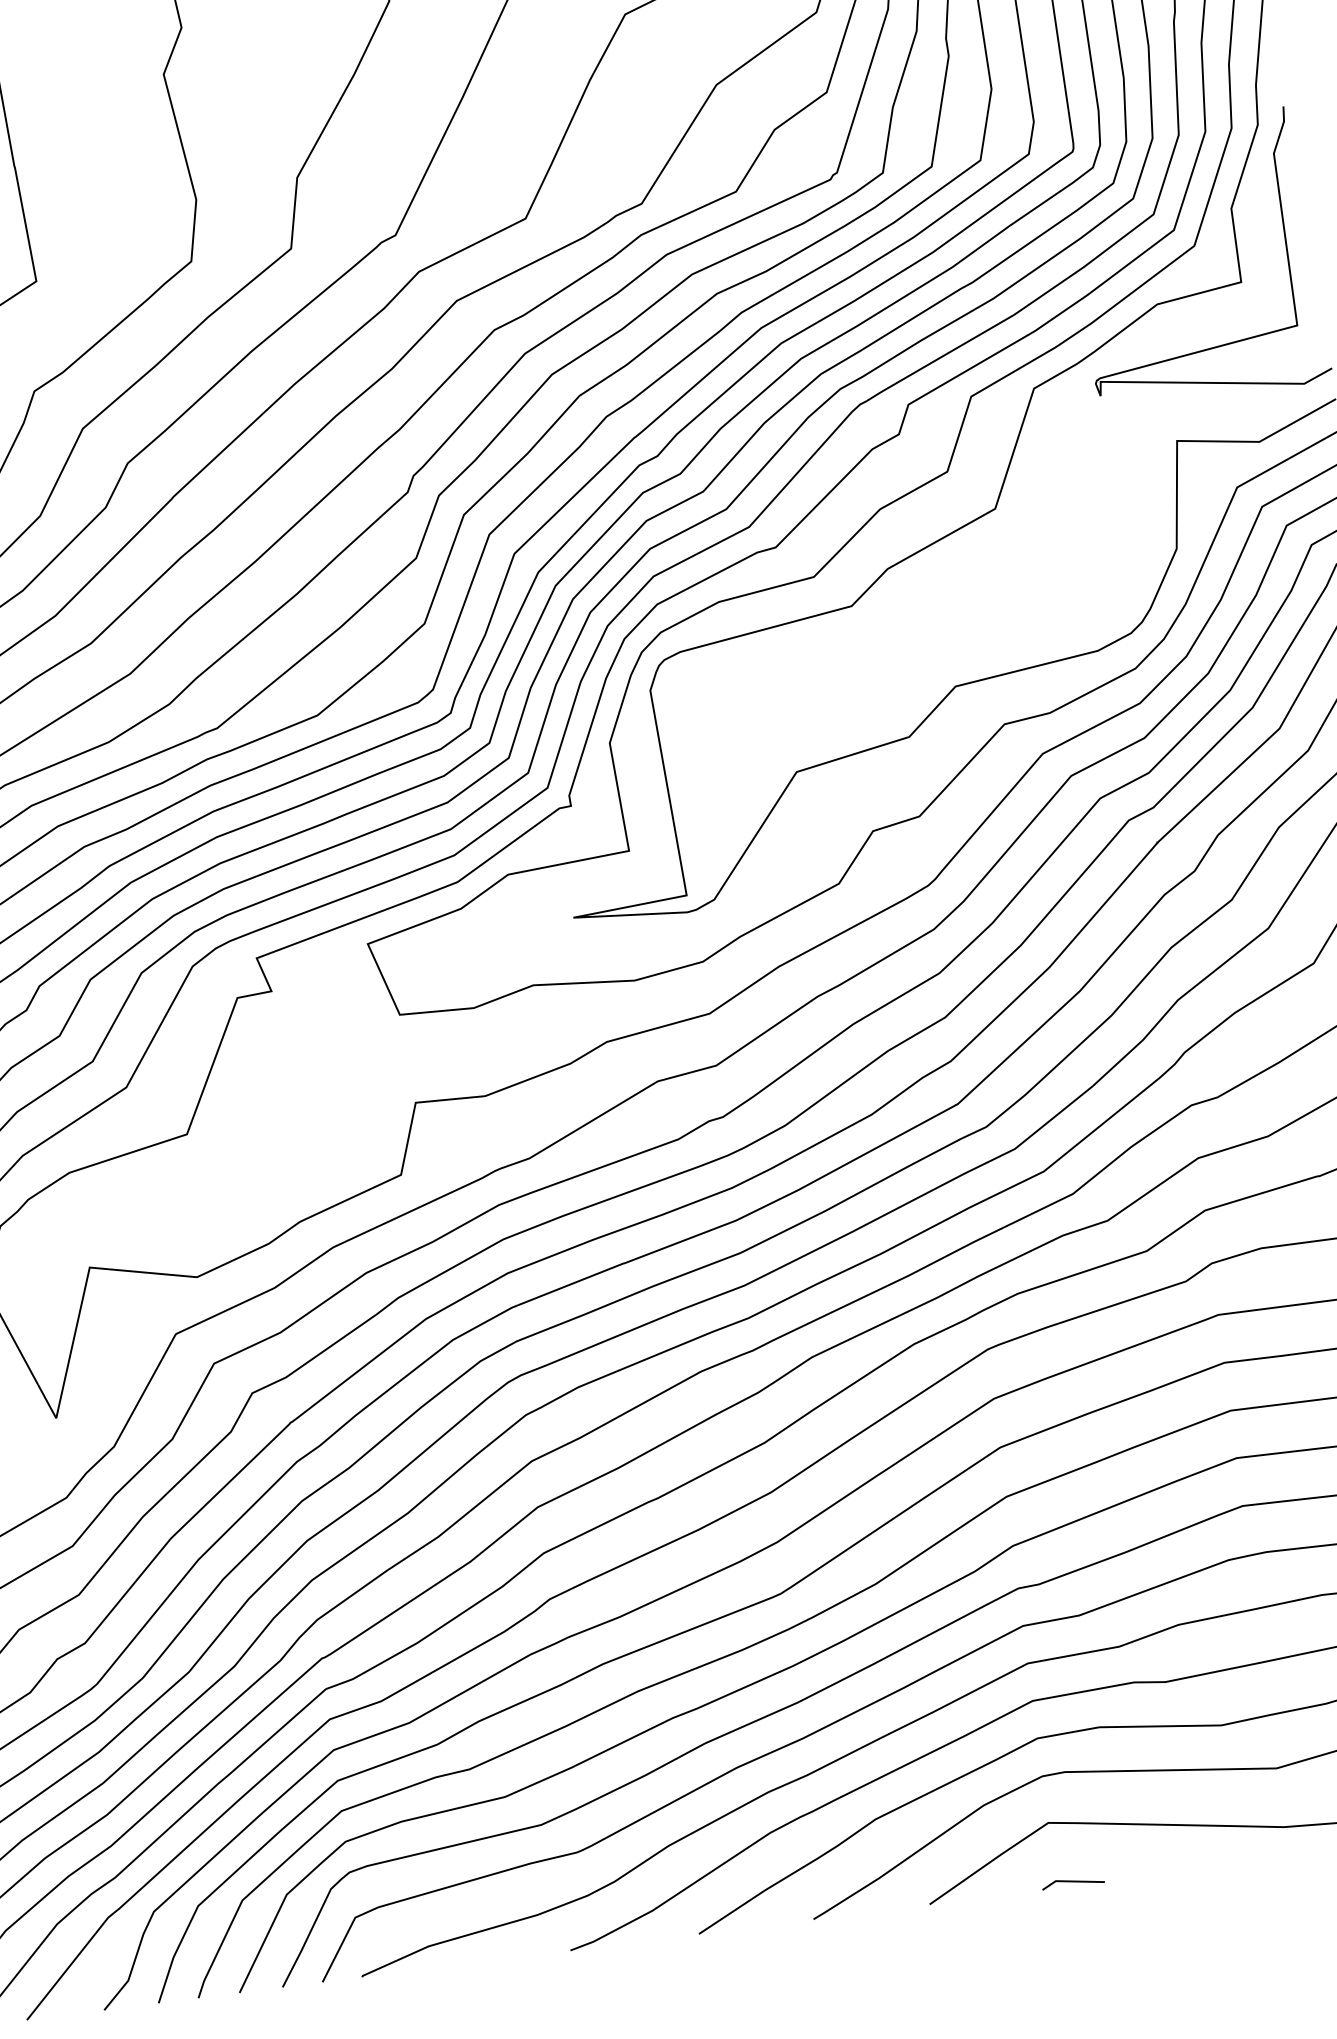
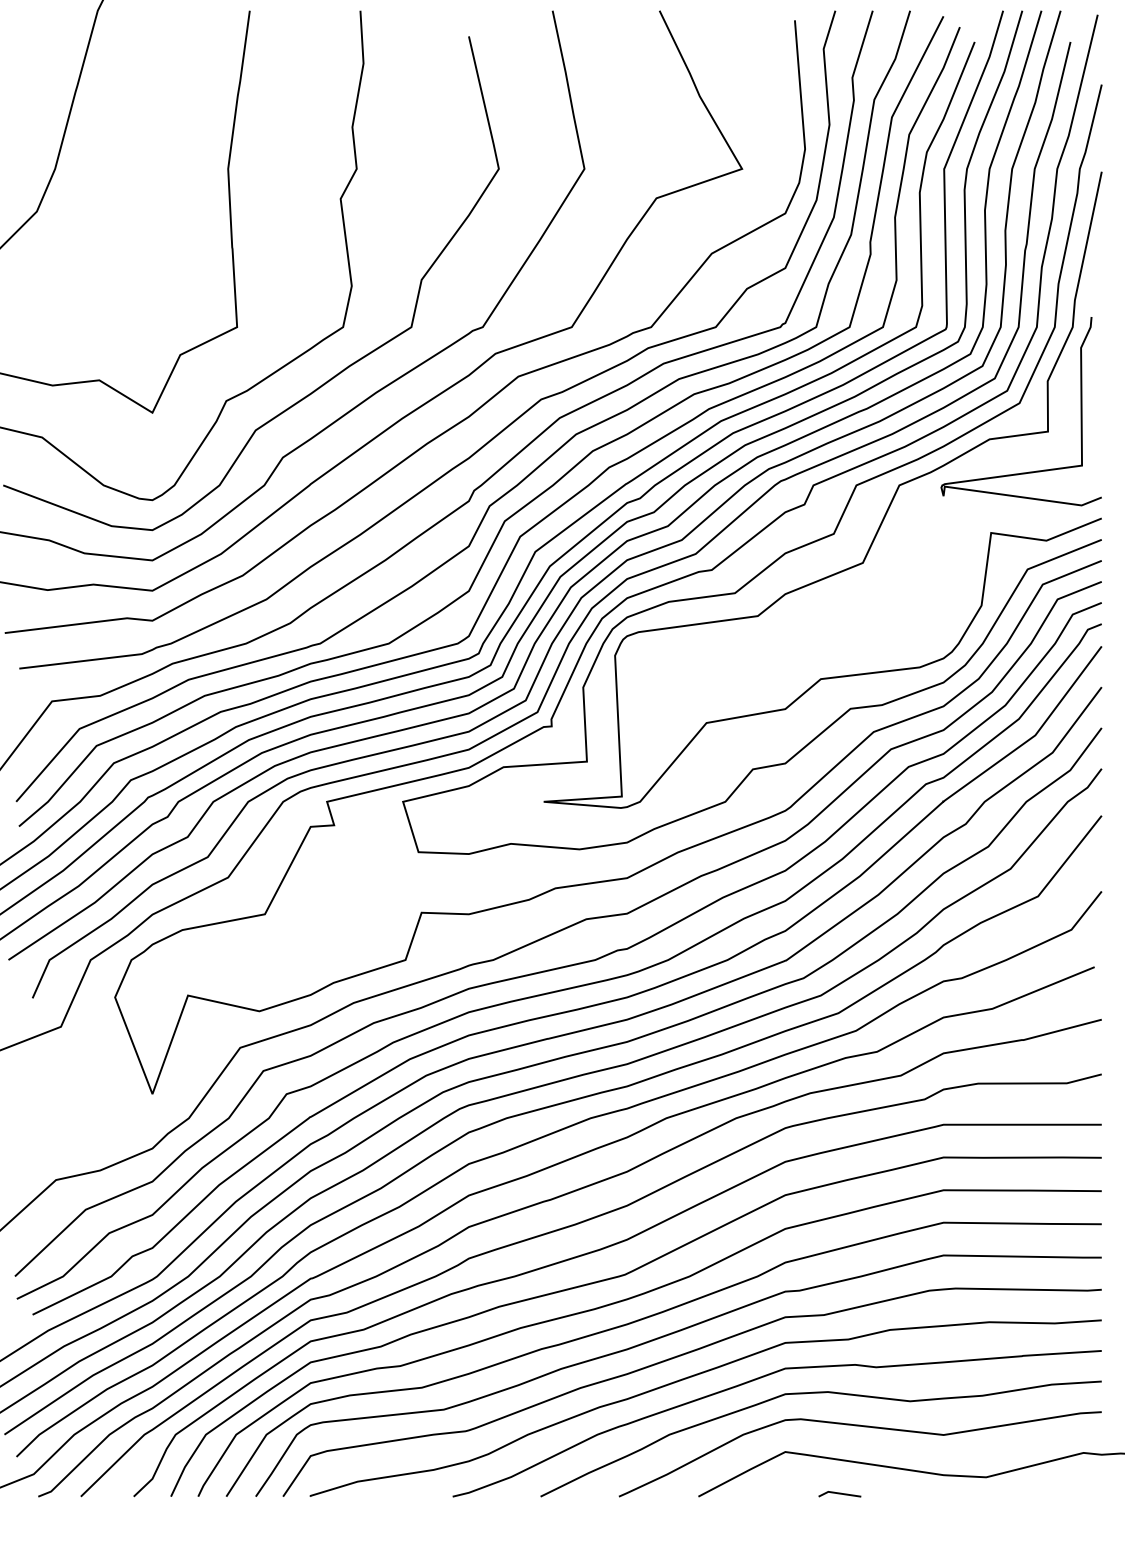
line: (1072, 1882) -> (839, 1494), moved

